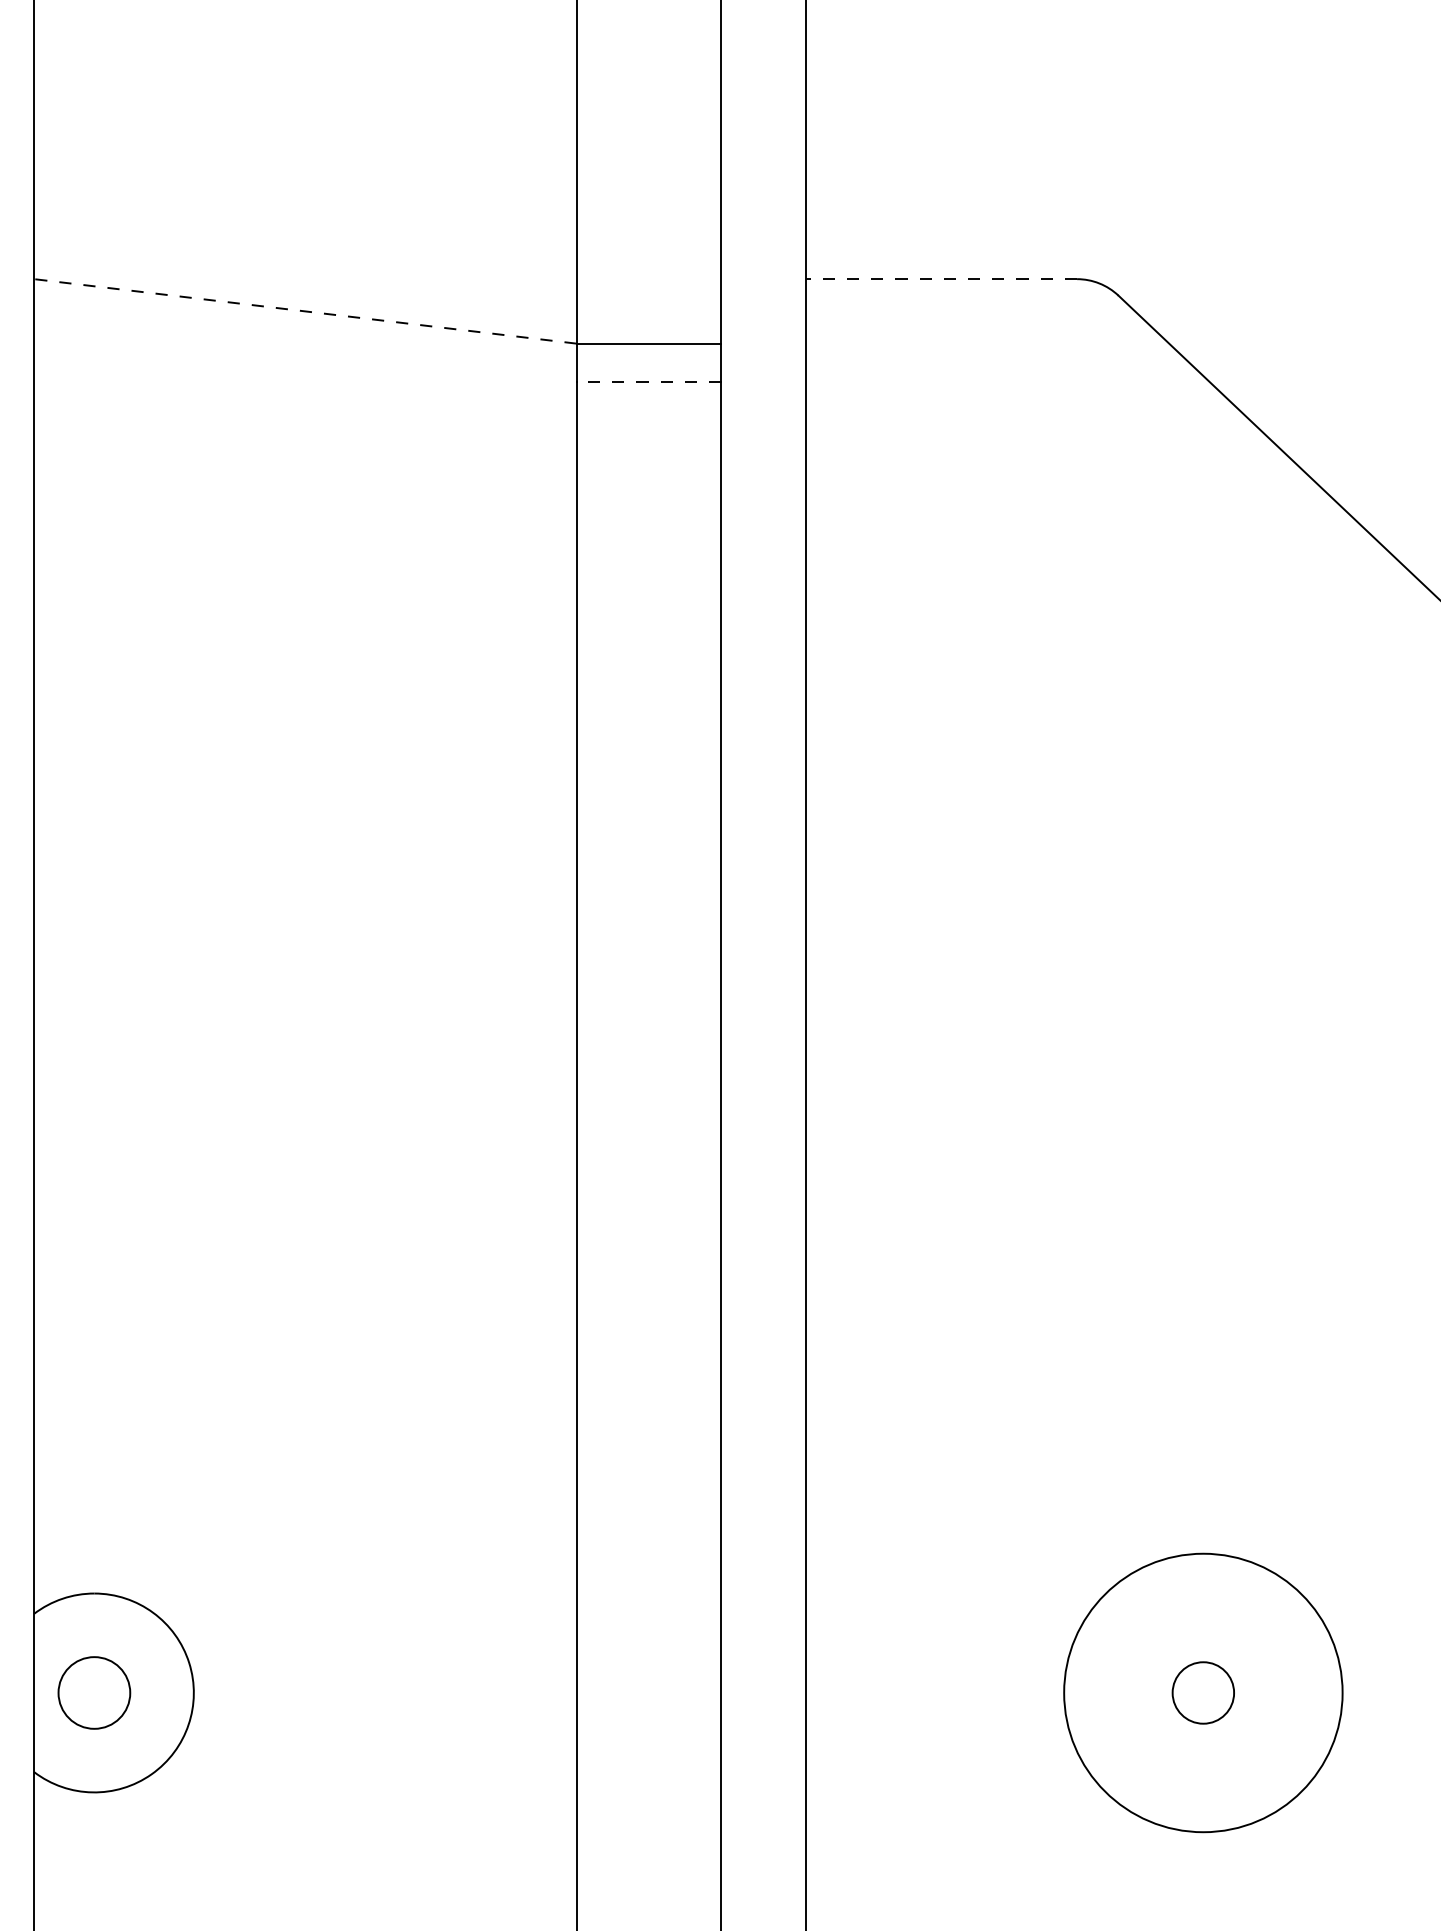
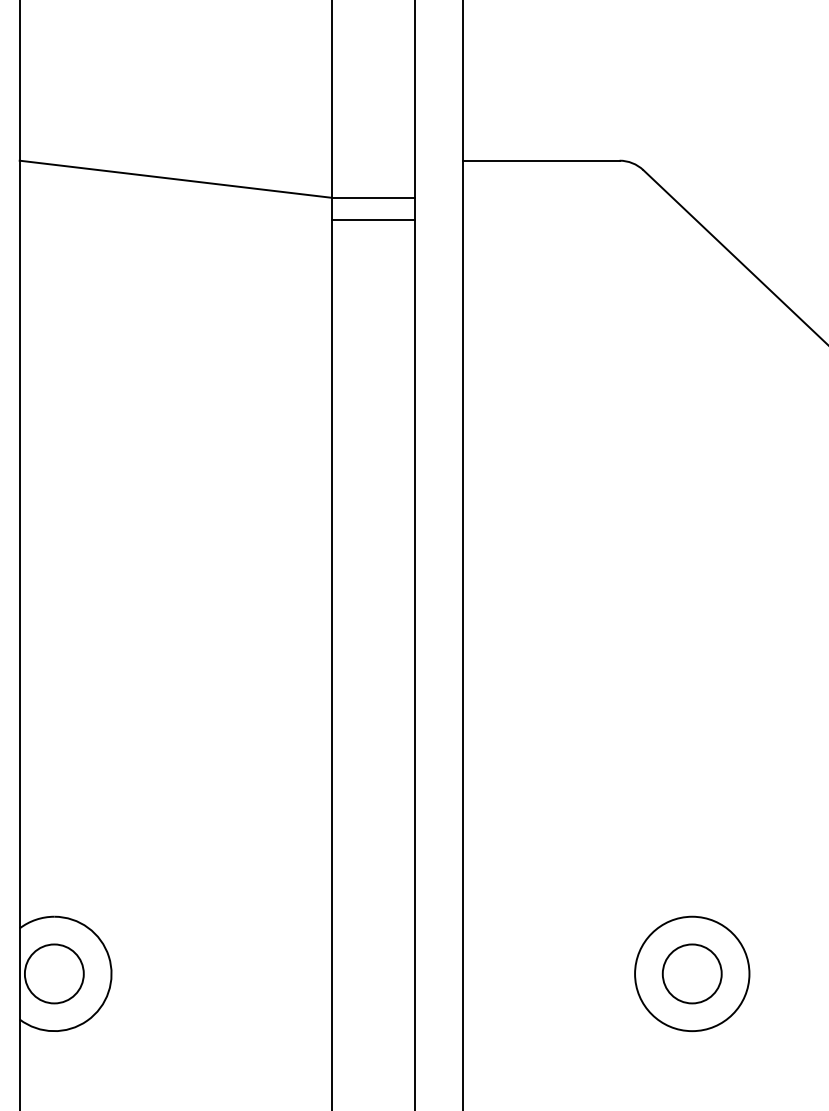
line: (941, 278) -> (541, 160), dashed -> solid
line: (304, 311) -> (175, 179), dashed -> solid
line: (649, 381) -> (373, 219), dashed -> solid
circle: (92, 1692) -> (53, 973), size x1.43
circle: (1202, 1692) -> (691, 973), size x1.67
circle: (1203, 1692) -> (692, 973), size x0.71

